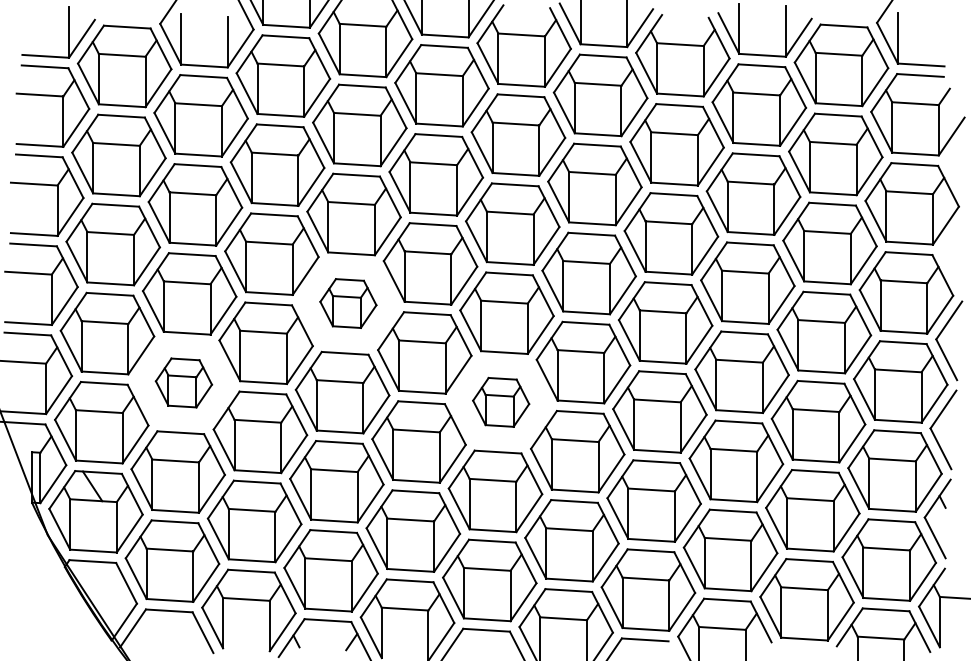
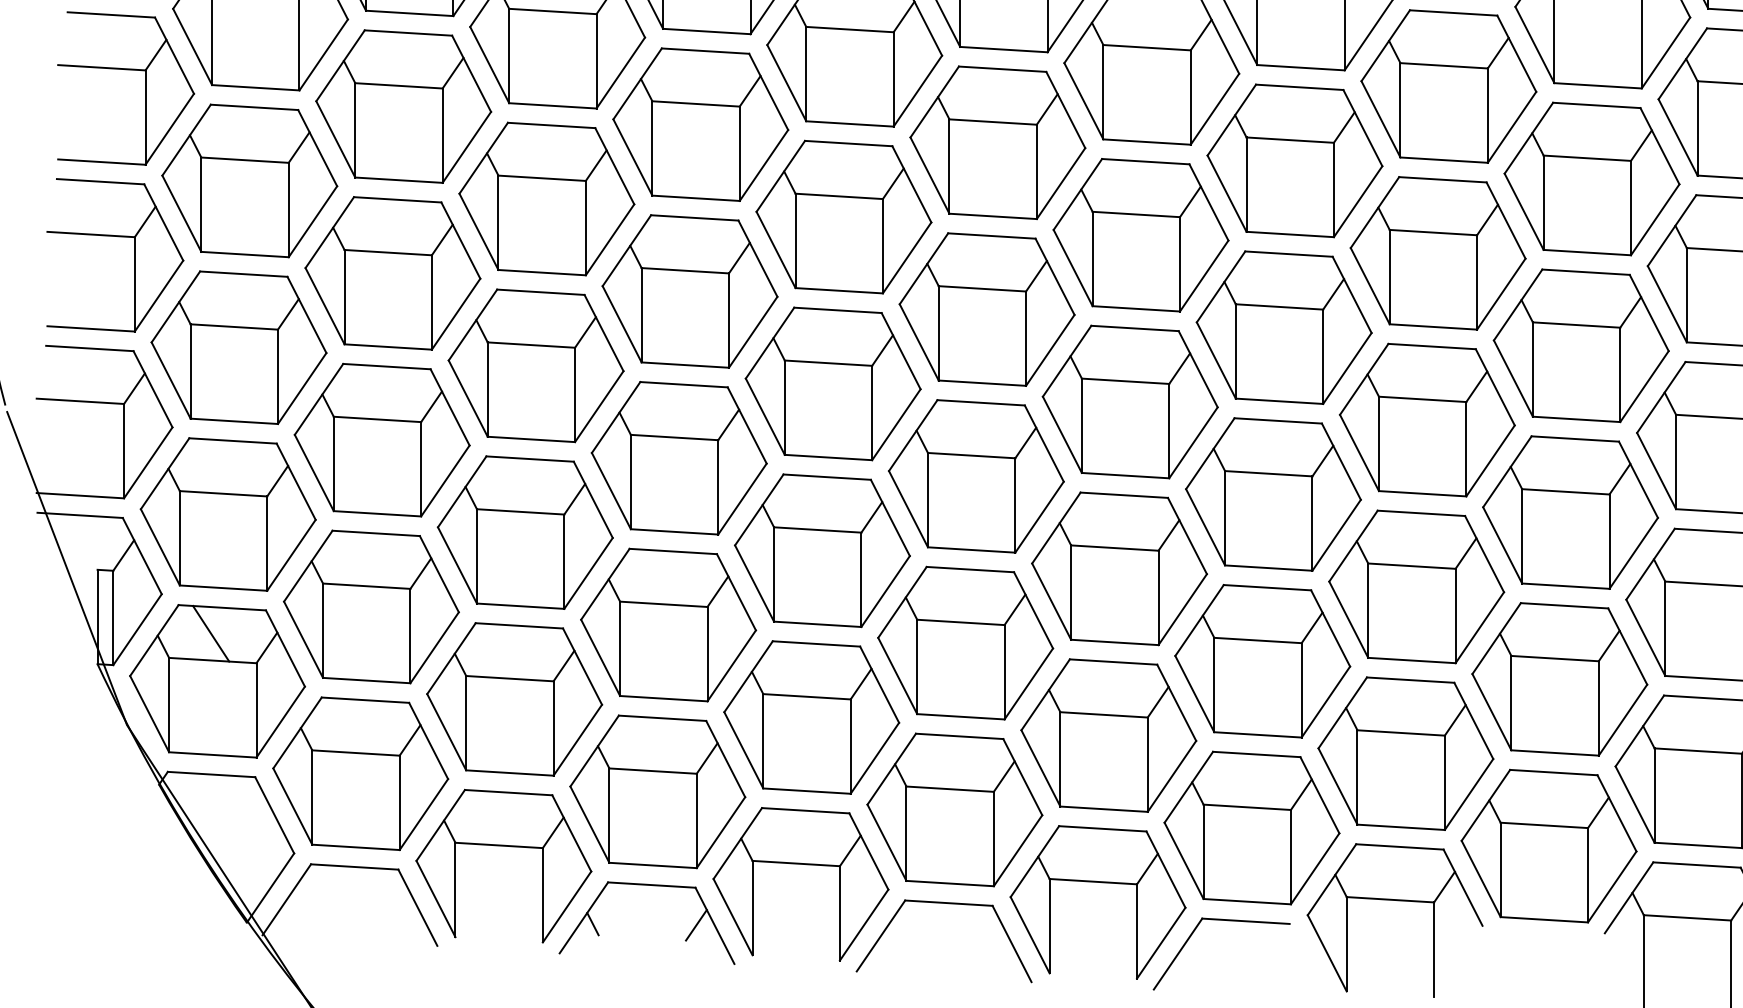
part: (348, 303) -> (690, 291), size x1.67
part: (183, 382) -> (381, 439), size x1.67
part: (500, 402) -> (974, 476), size x1.67

